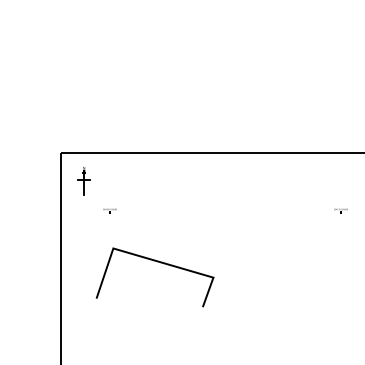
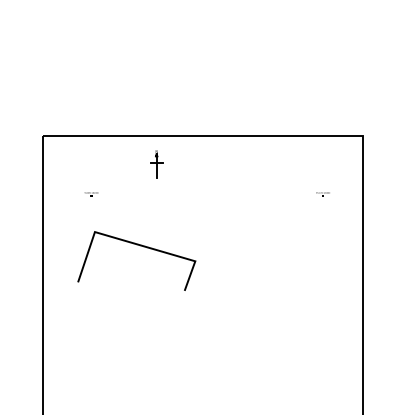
part: (83, 181) -> (156, 164), moved

